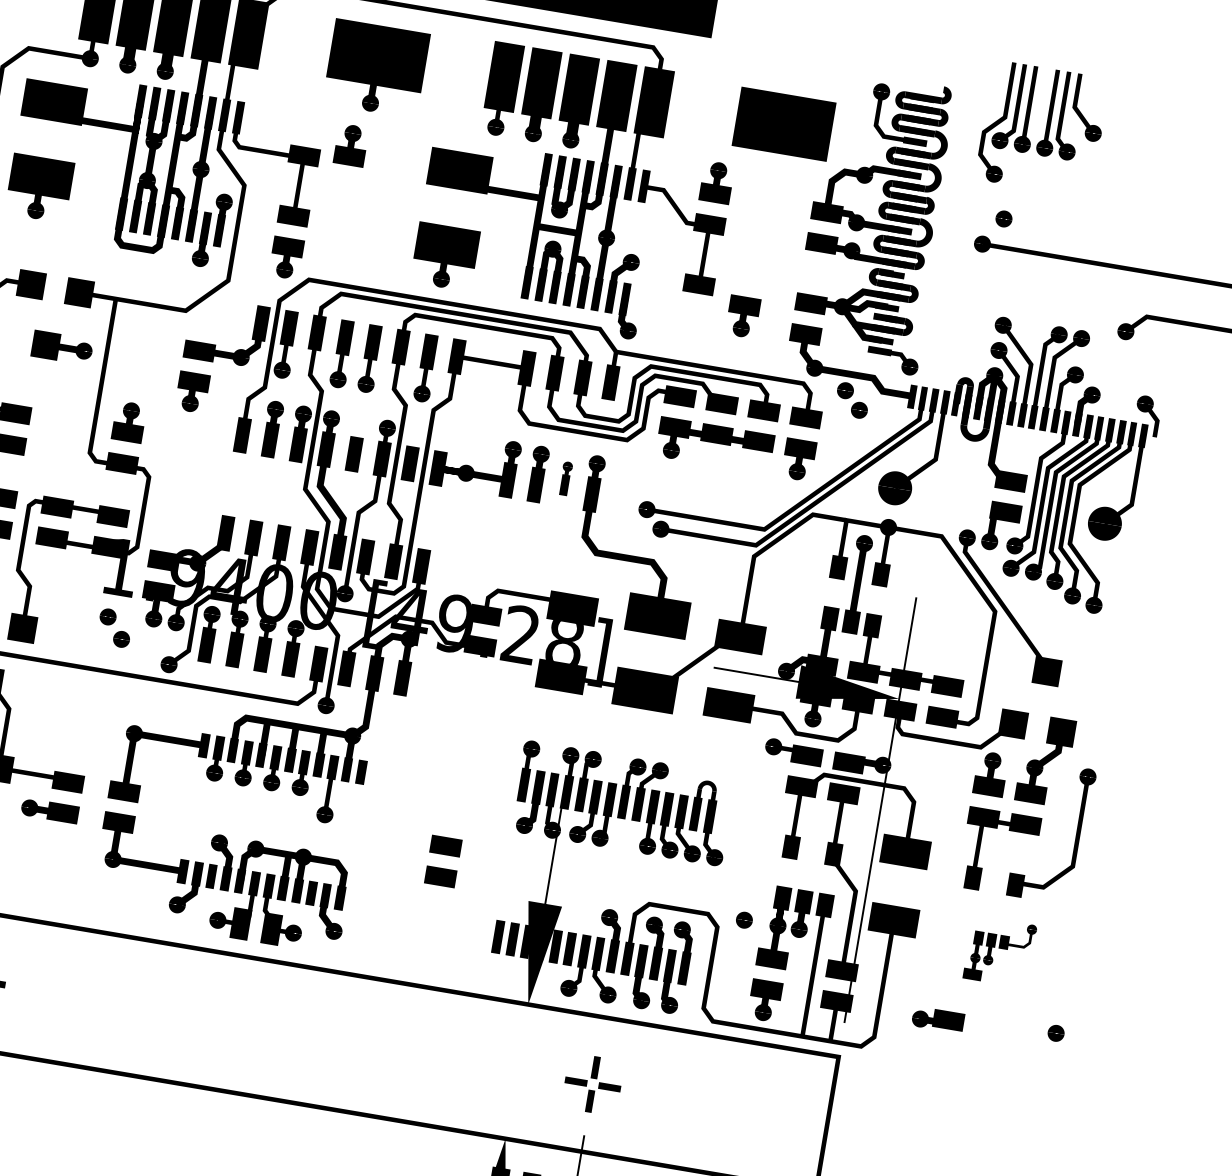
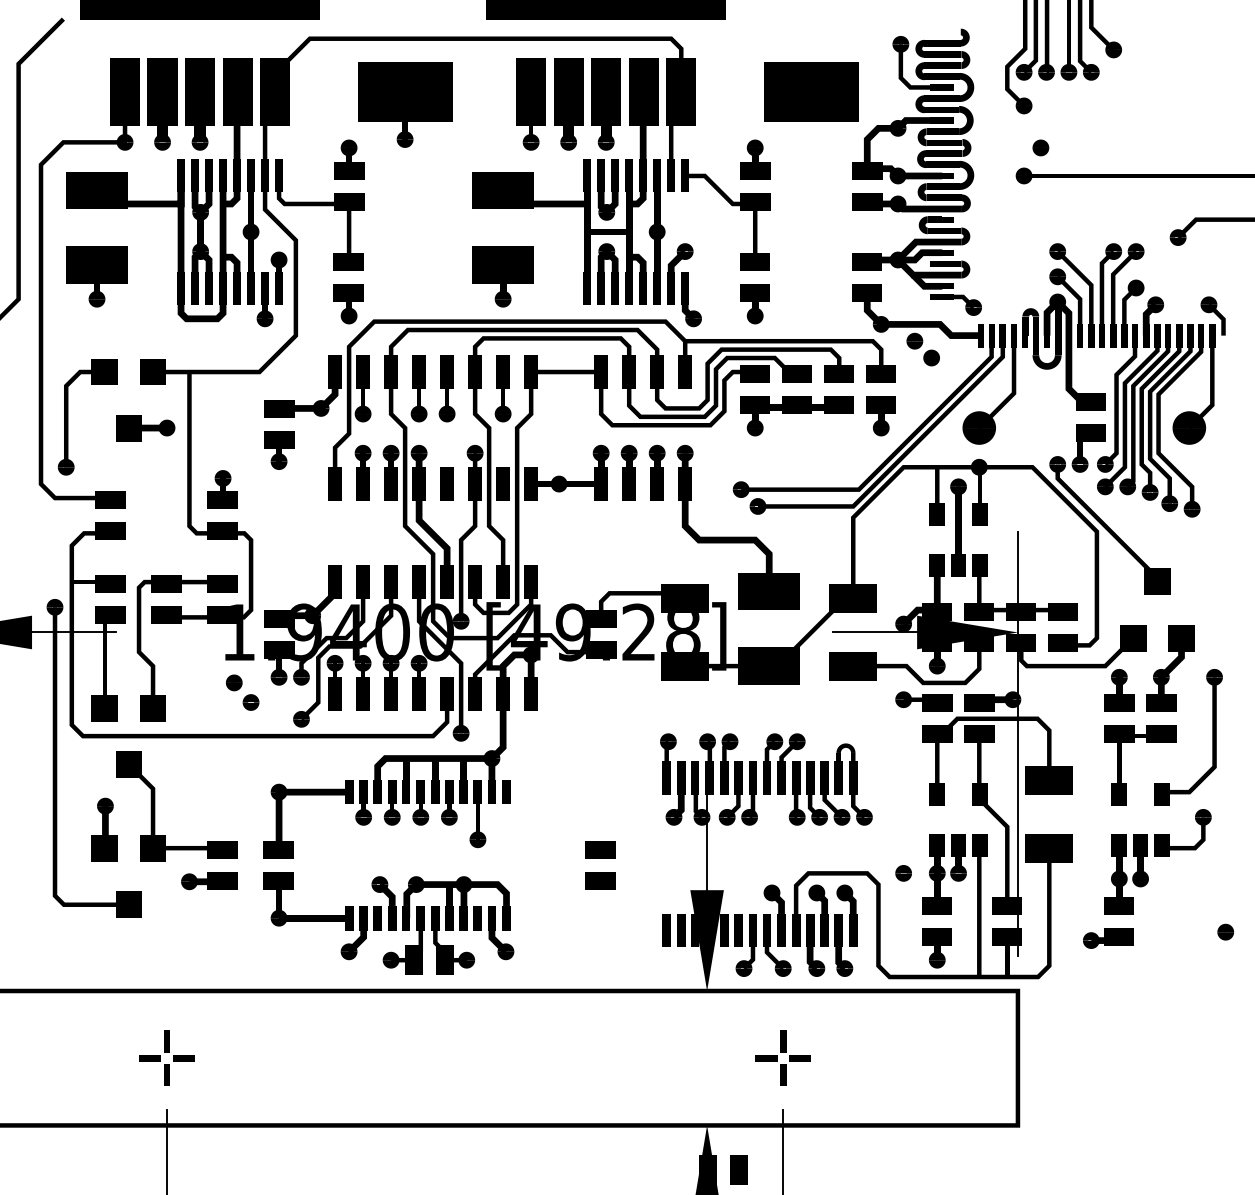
part: (351, 145) -> (349, 159), moved
part: (742, 317) -> (754, 304), moved
part: (565, 478) -> (656, 472), size x1.67
part: (999, 951) -> (1157, 861), size x1.67

